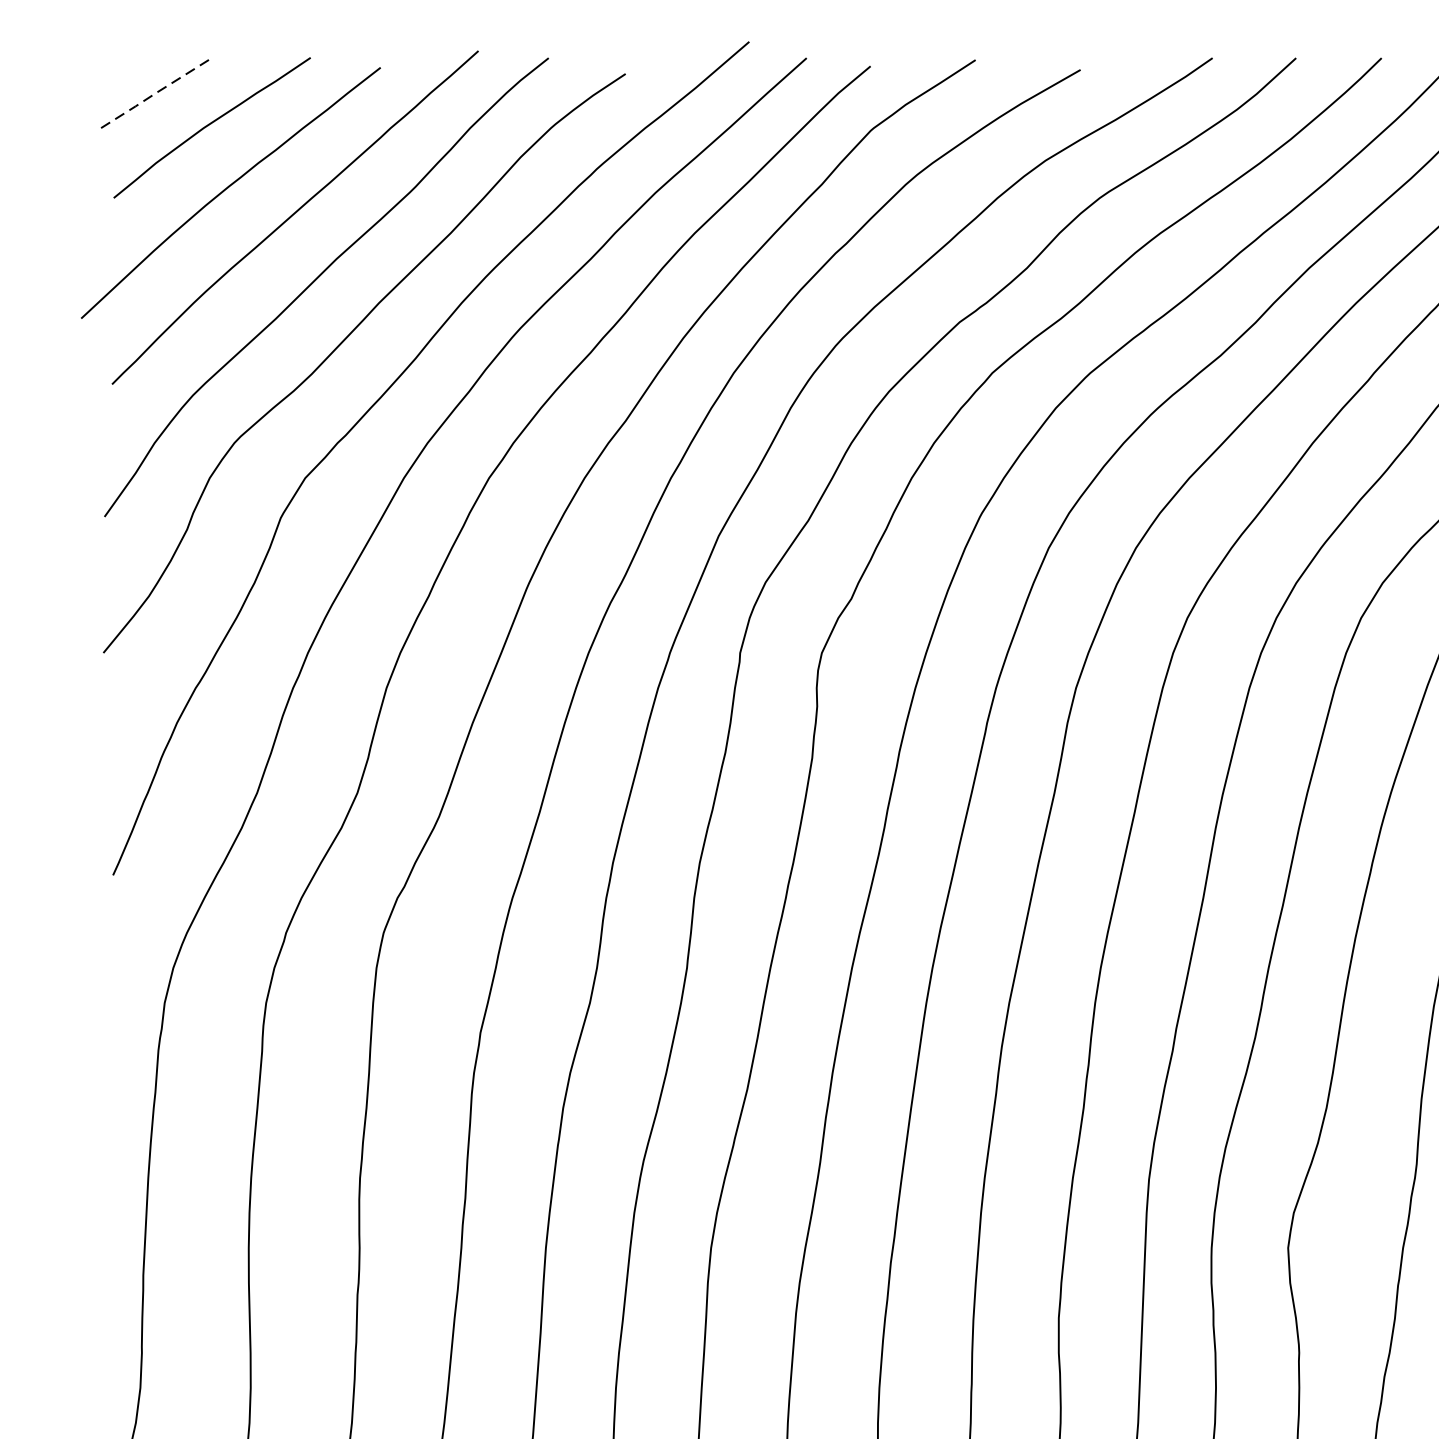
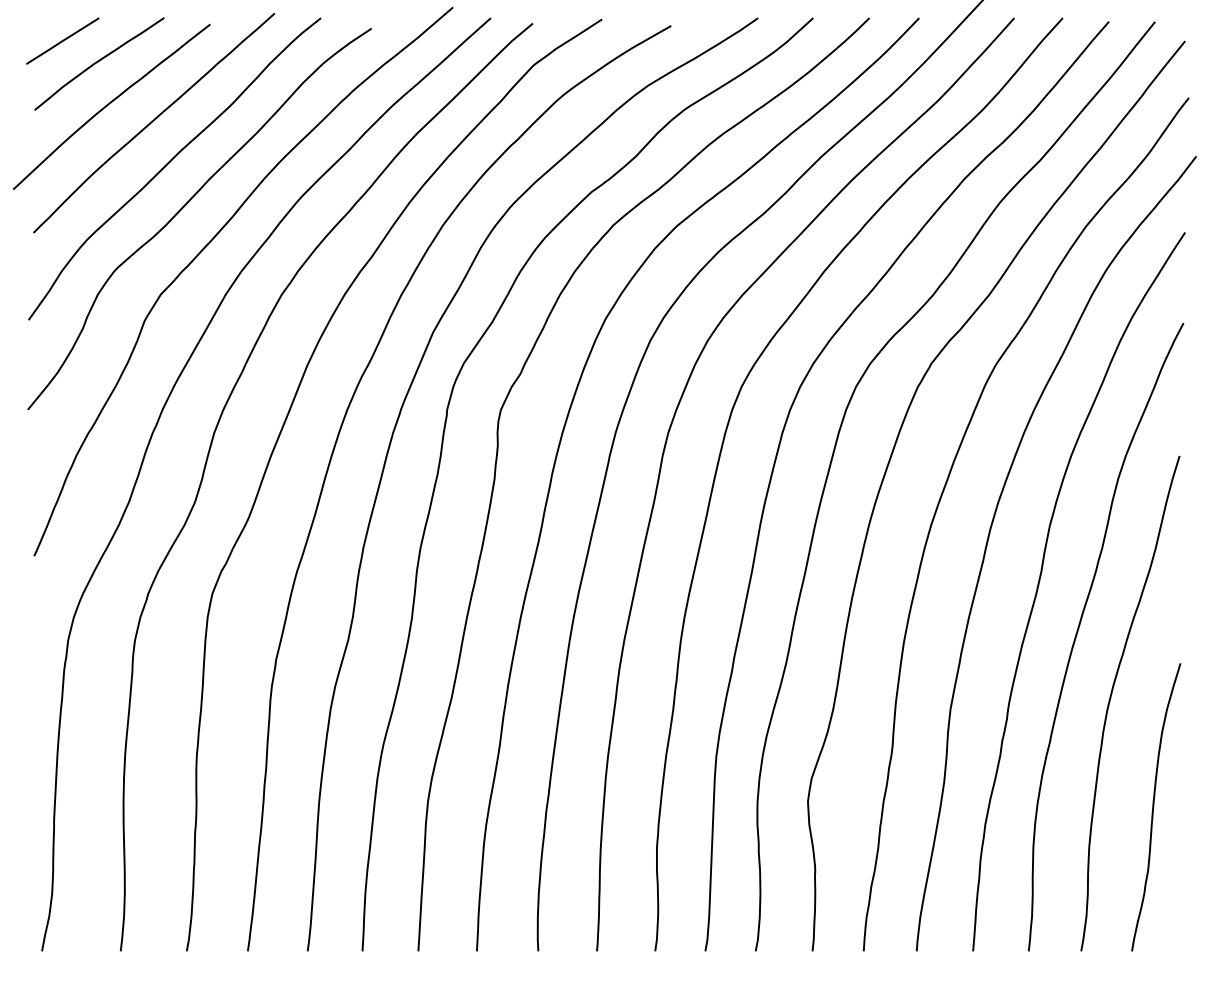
line: (156, 93) -> (62, 41), dashed -> solid

